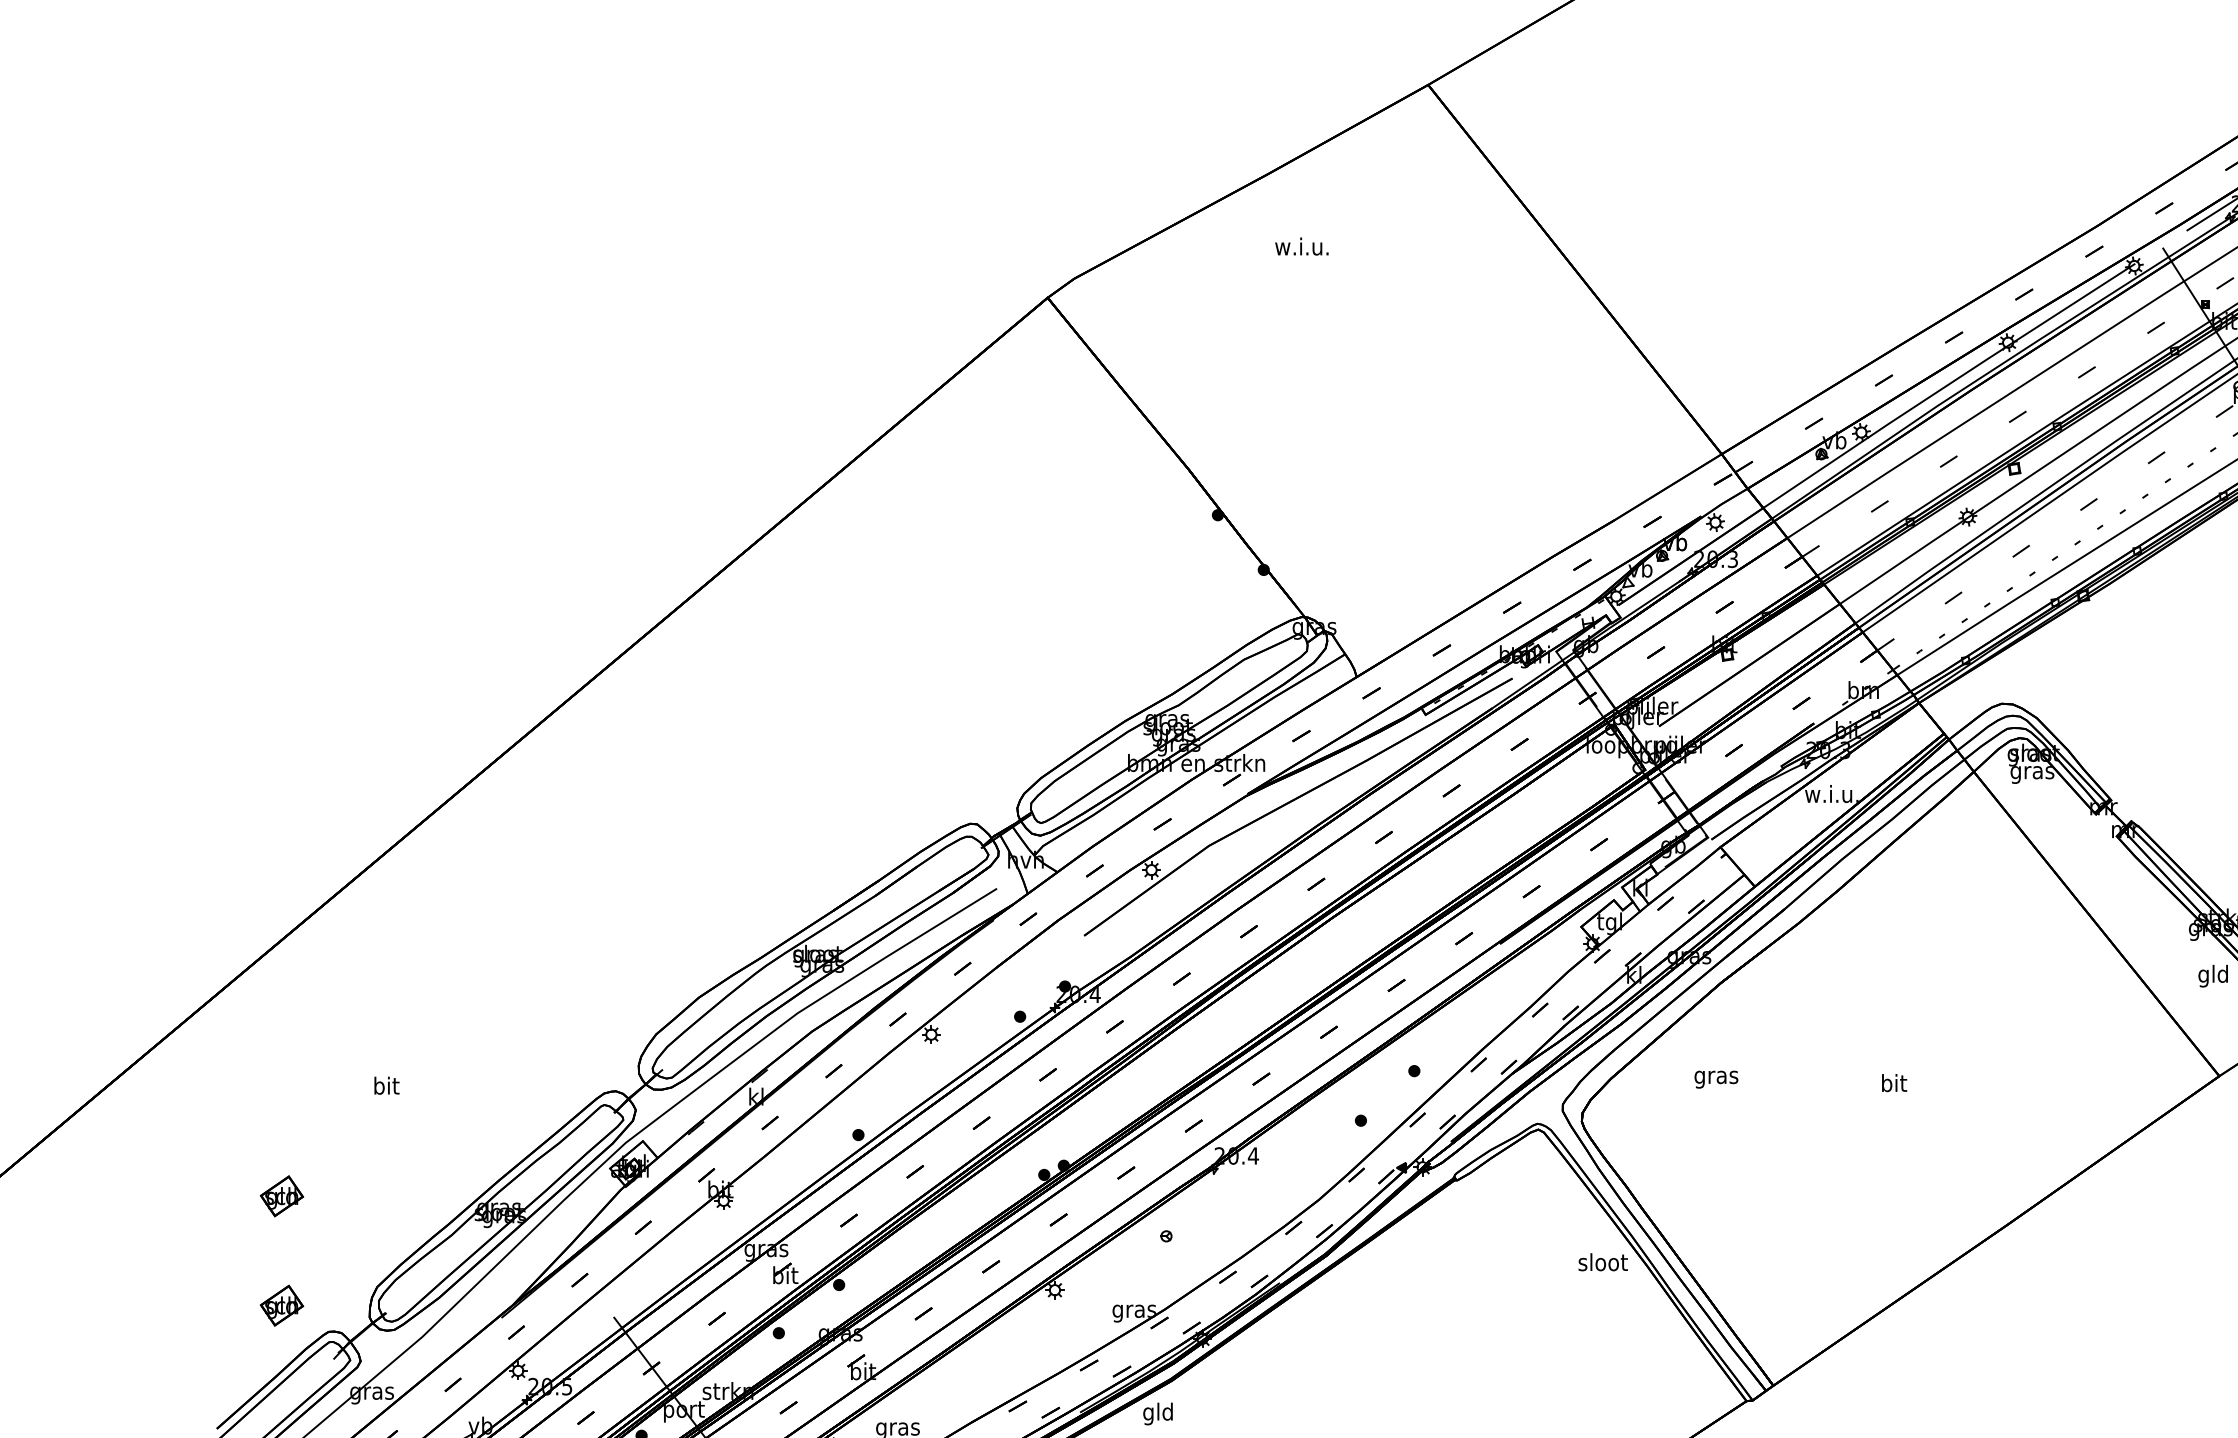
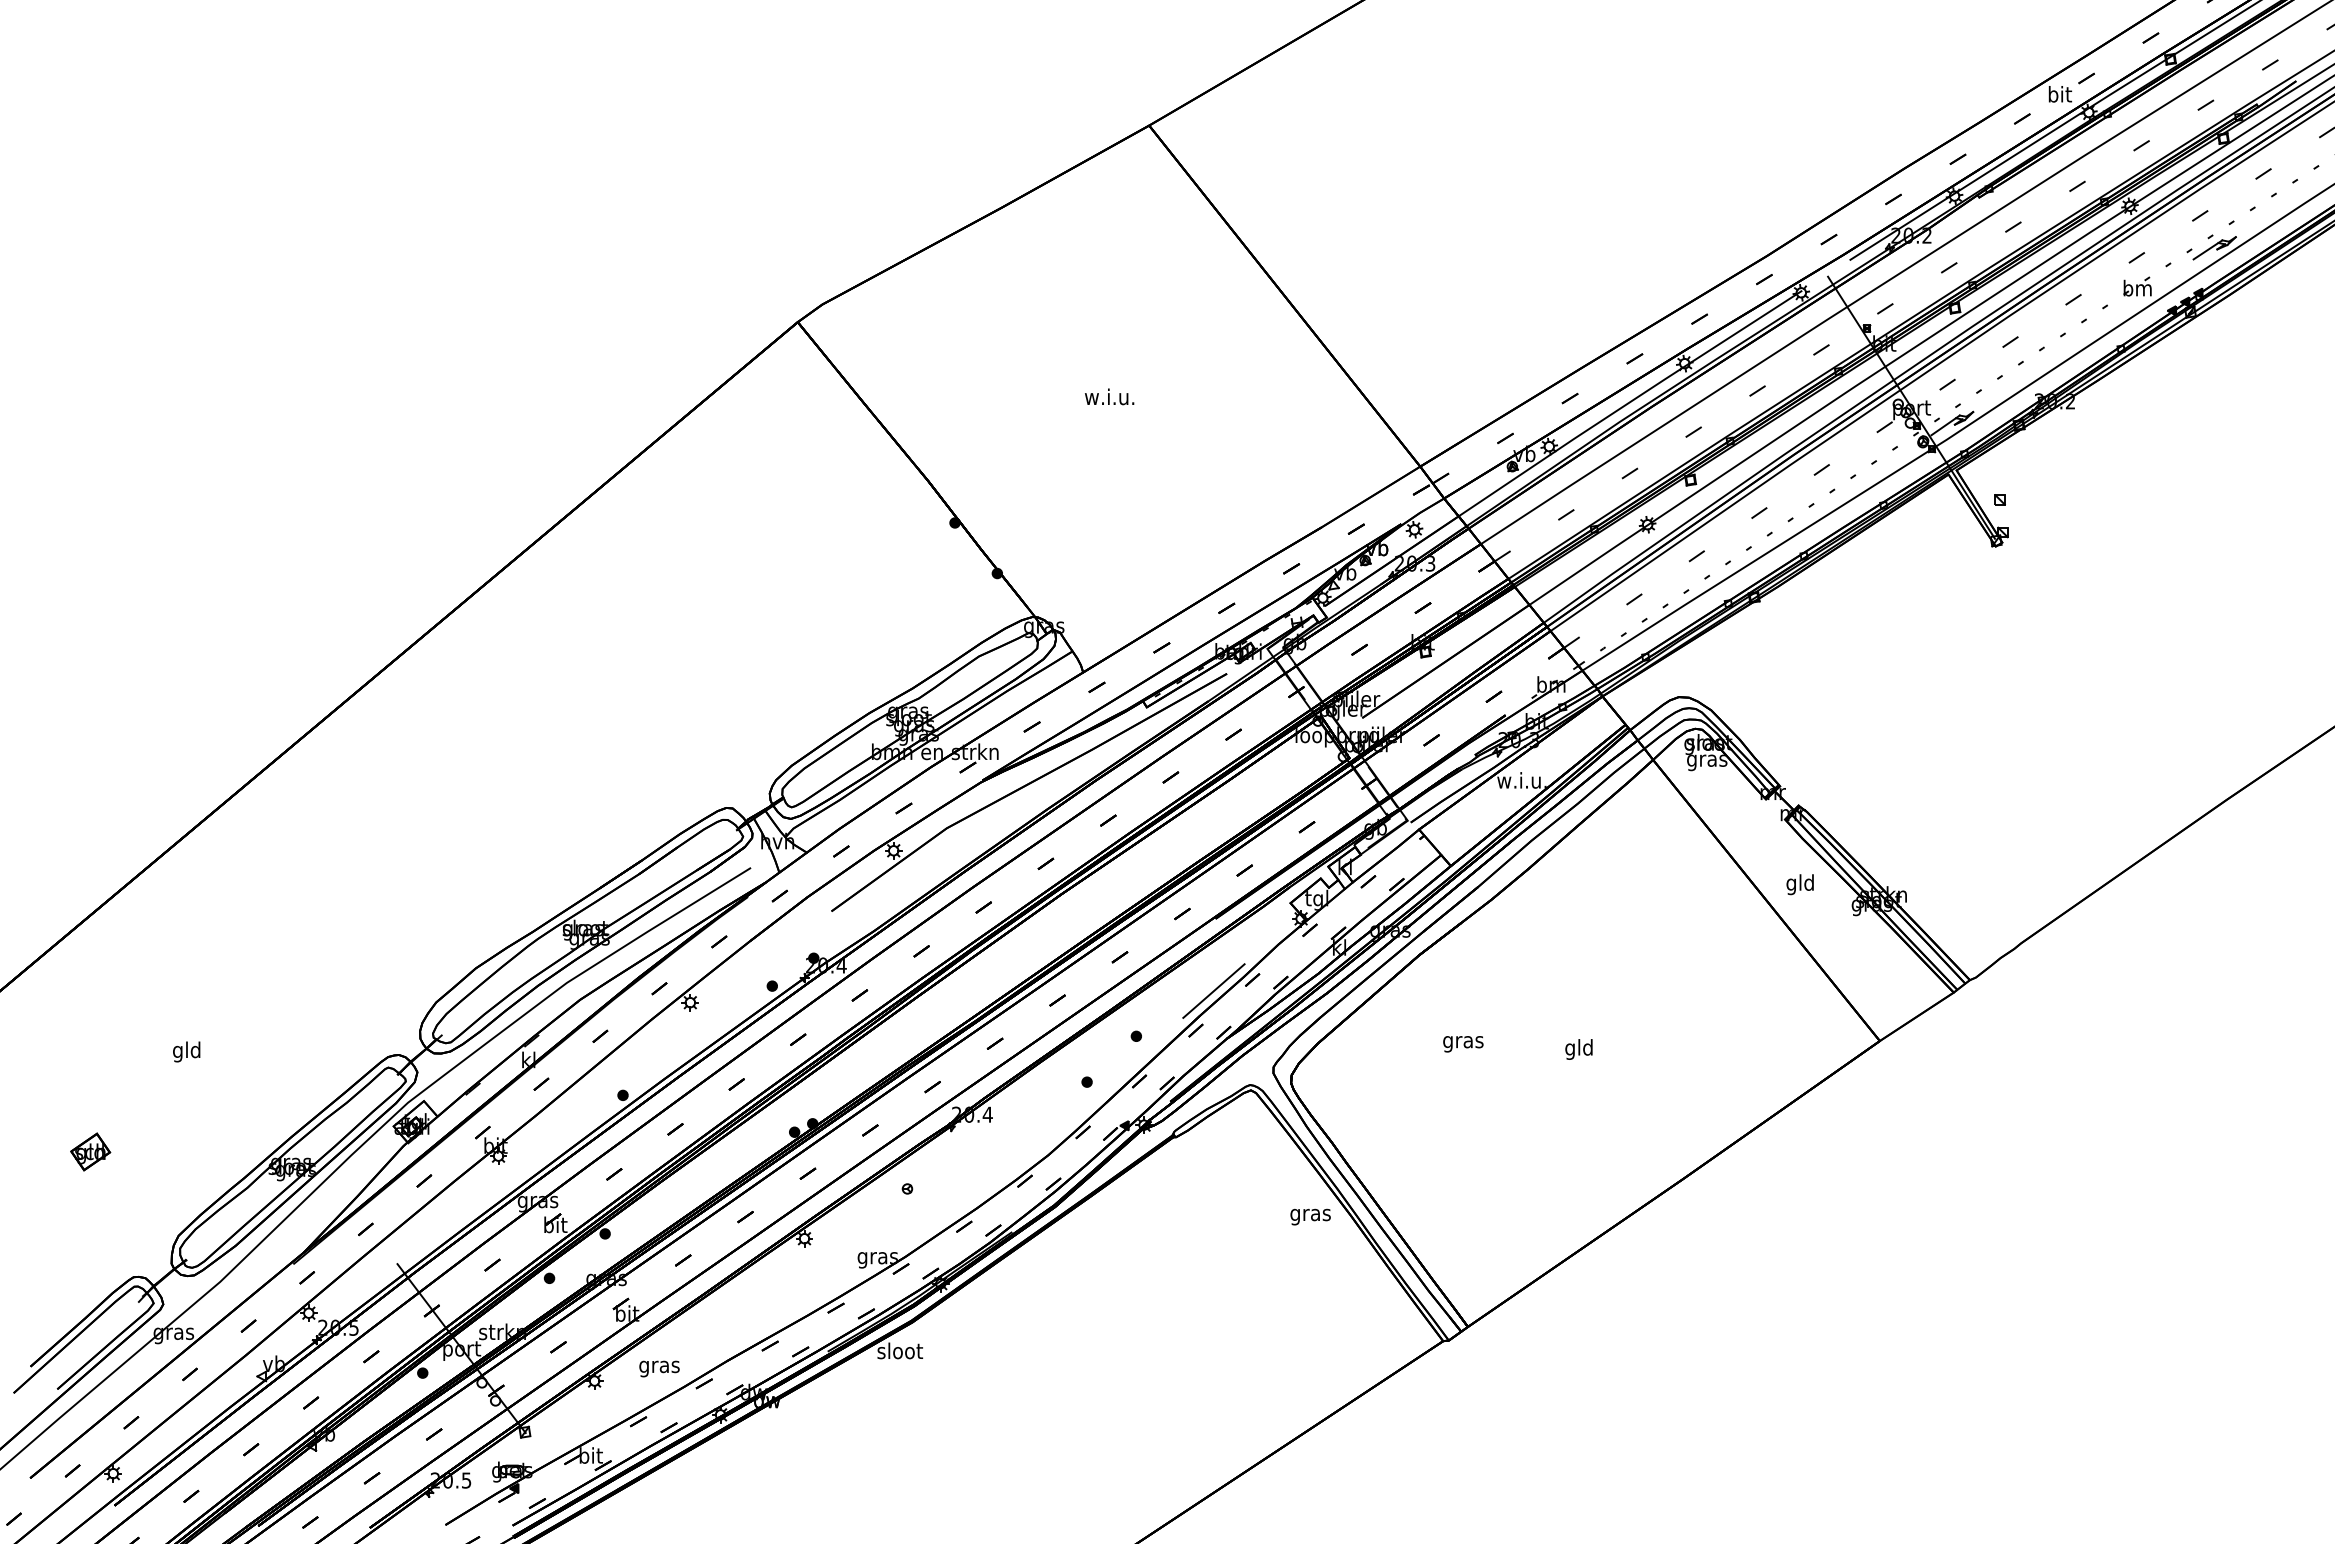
text: (1301, 246) -> (1109, 396), moved
text: (2212, 975) -> (1799, 884), moved
line: (1497, 1021) -> (1213, 990), added
text: (1716, 1079) -> (1463, 1044), moved
text: (1893, 1085) -> (1578, 1049), bit -> gld
text: (385, 1087) -> (186, 1051), bit -> gld
text: (1602, 1264) -> (1310, 1214), sloot -> gras
part: (281, 1305) -> (90, 1252), removed
text: (1158, 1413) -> (900, 1352), gld -> sloot

